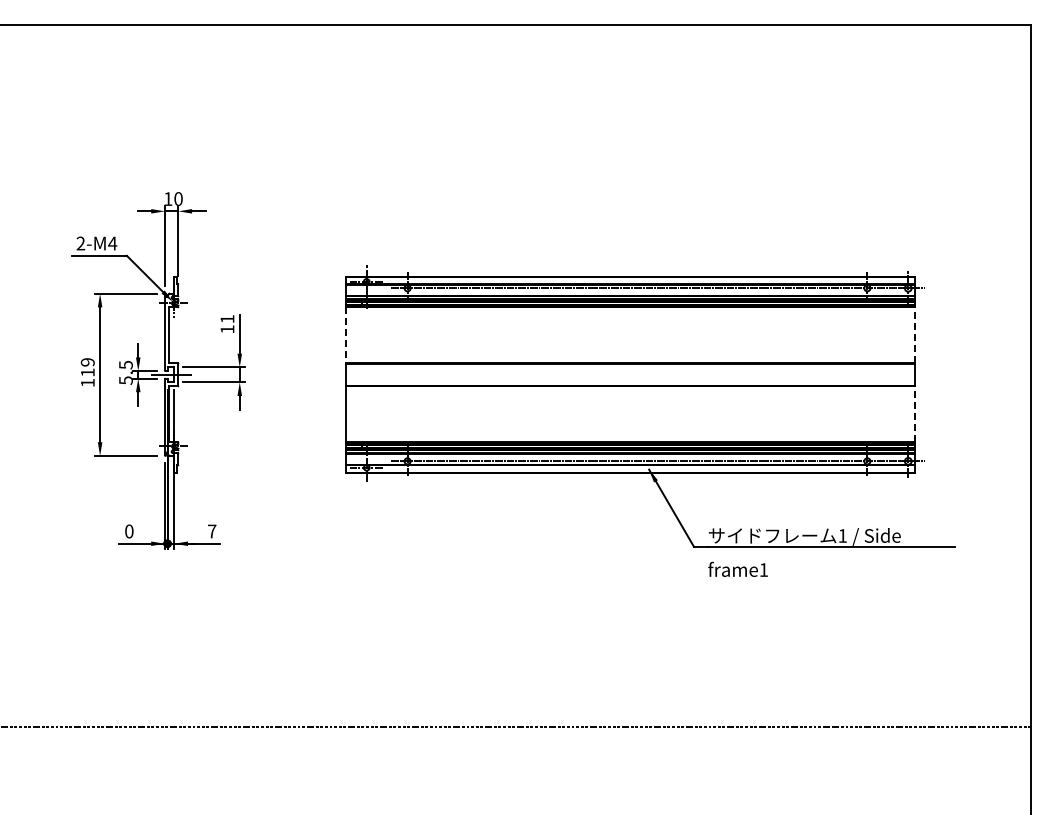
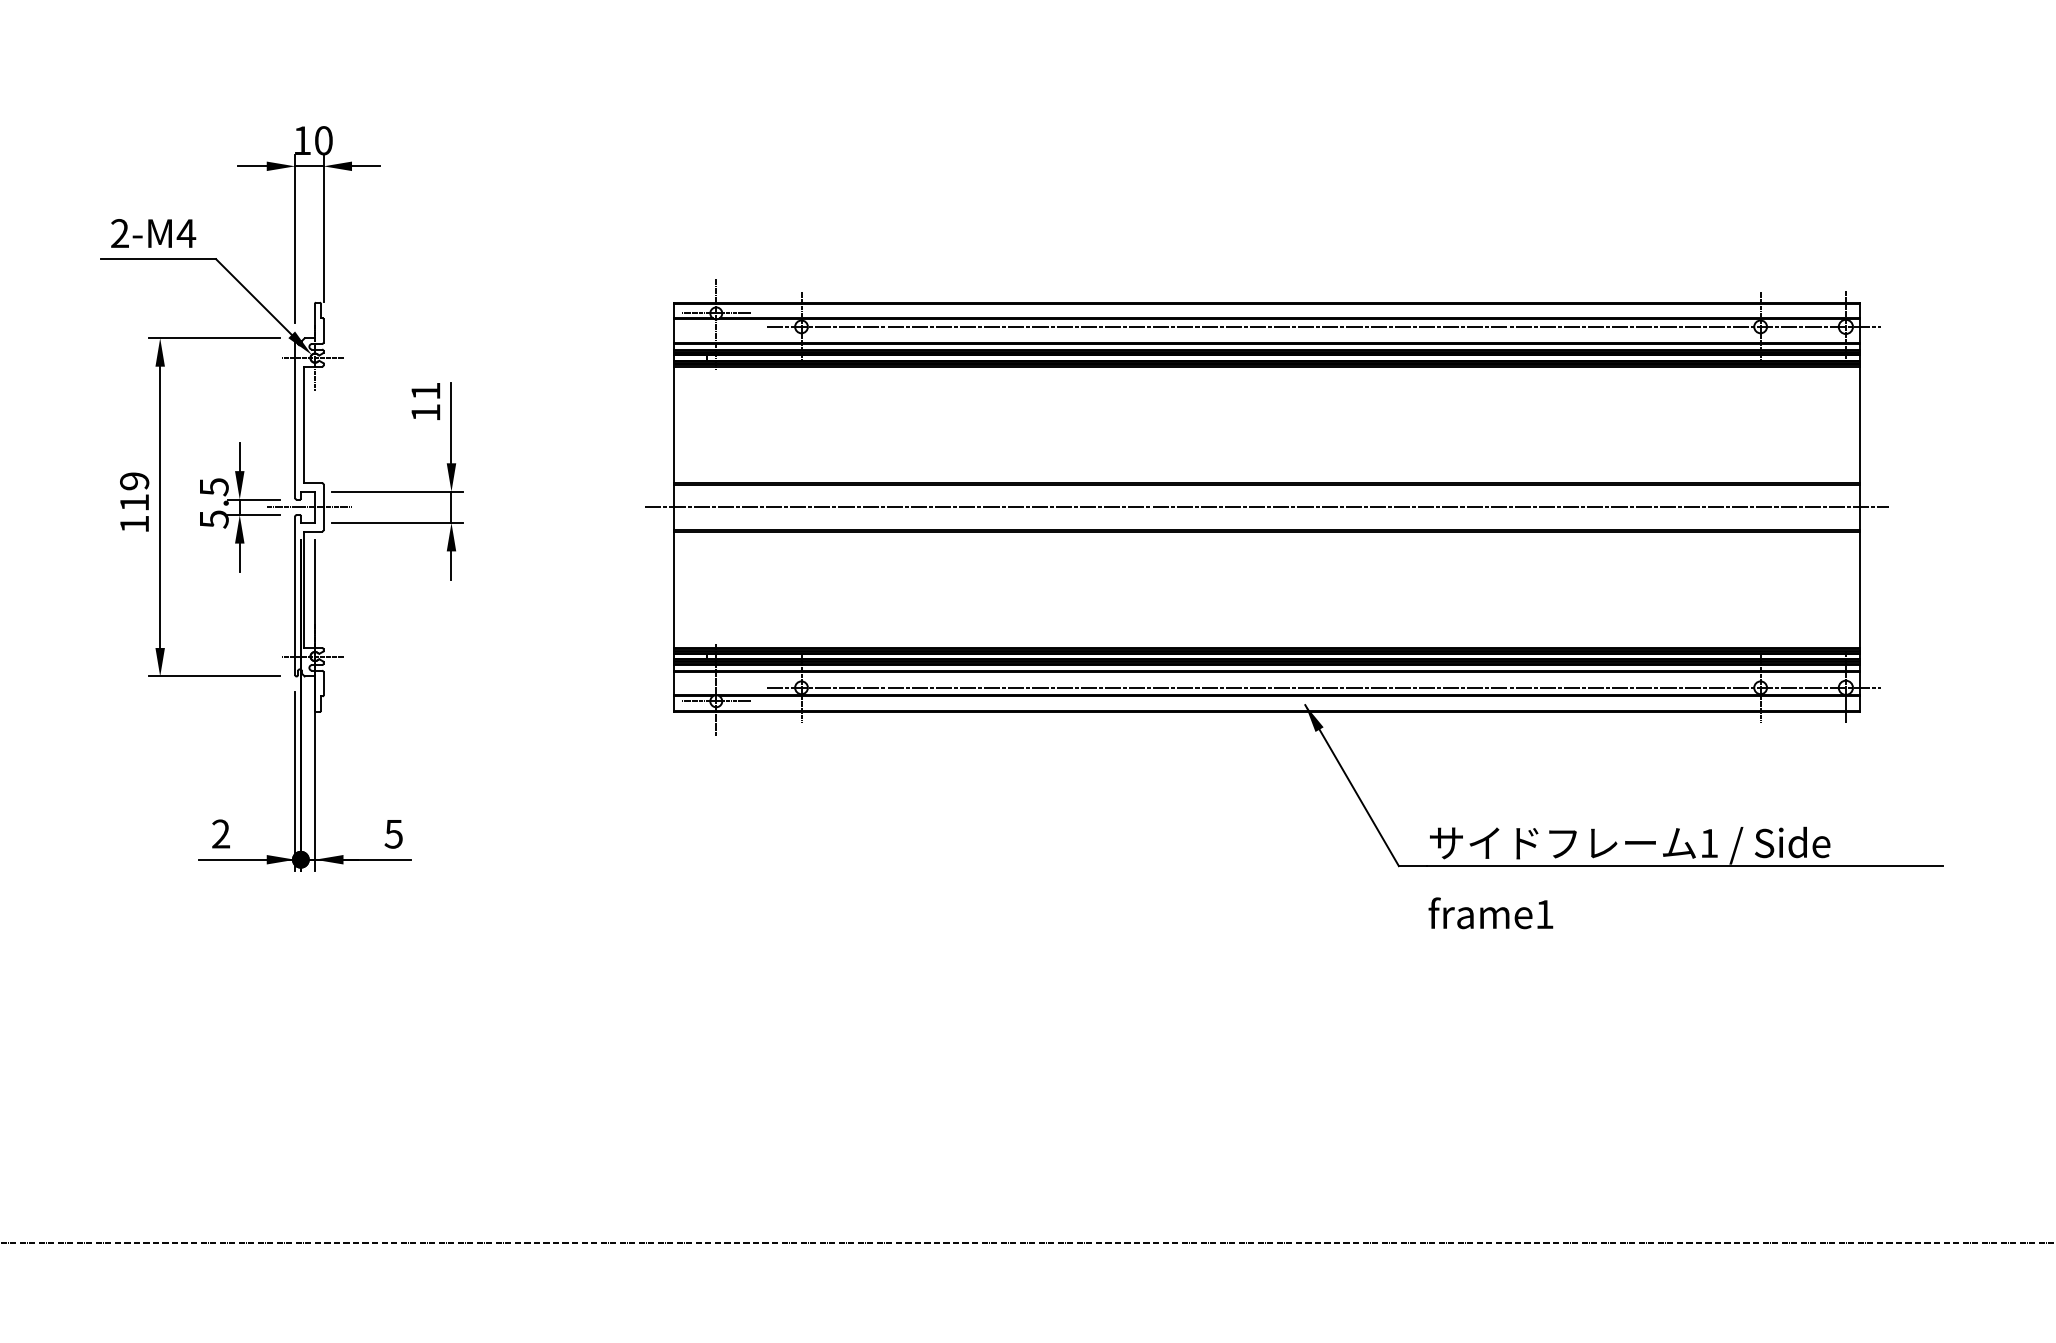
line: (346, 335) -> (674, 425), dashed -> solid
line: (915, 335) -> (1860, 425), dashed -> solid
line: (630, 374) -> (1266, 506), added
line: (915, 414) -> (1860, 590), dashed -> solid
text: (129, 531) -> (221, 834), 0 -> 2
text: (211, 531) -> (392, 834), 7 -> 5

